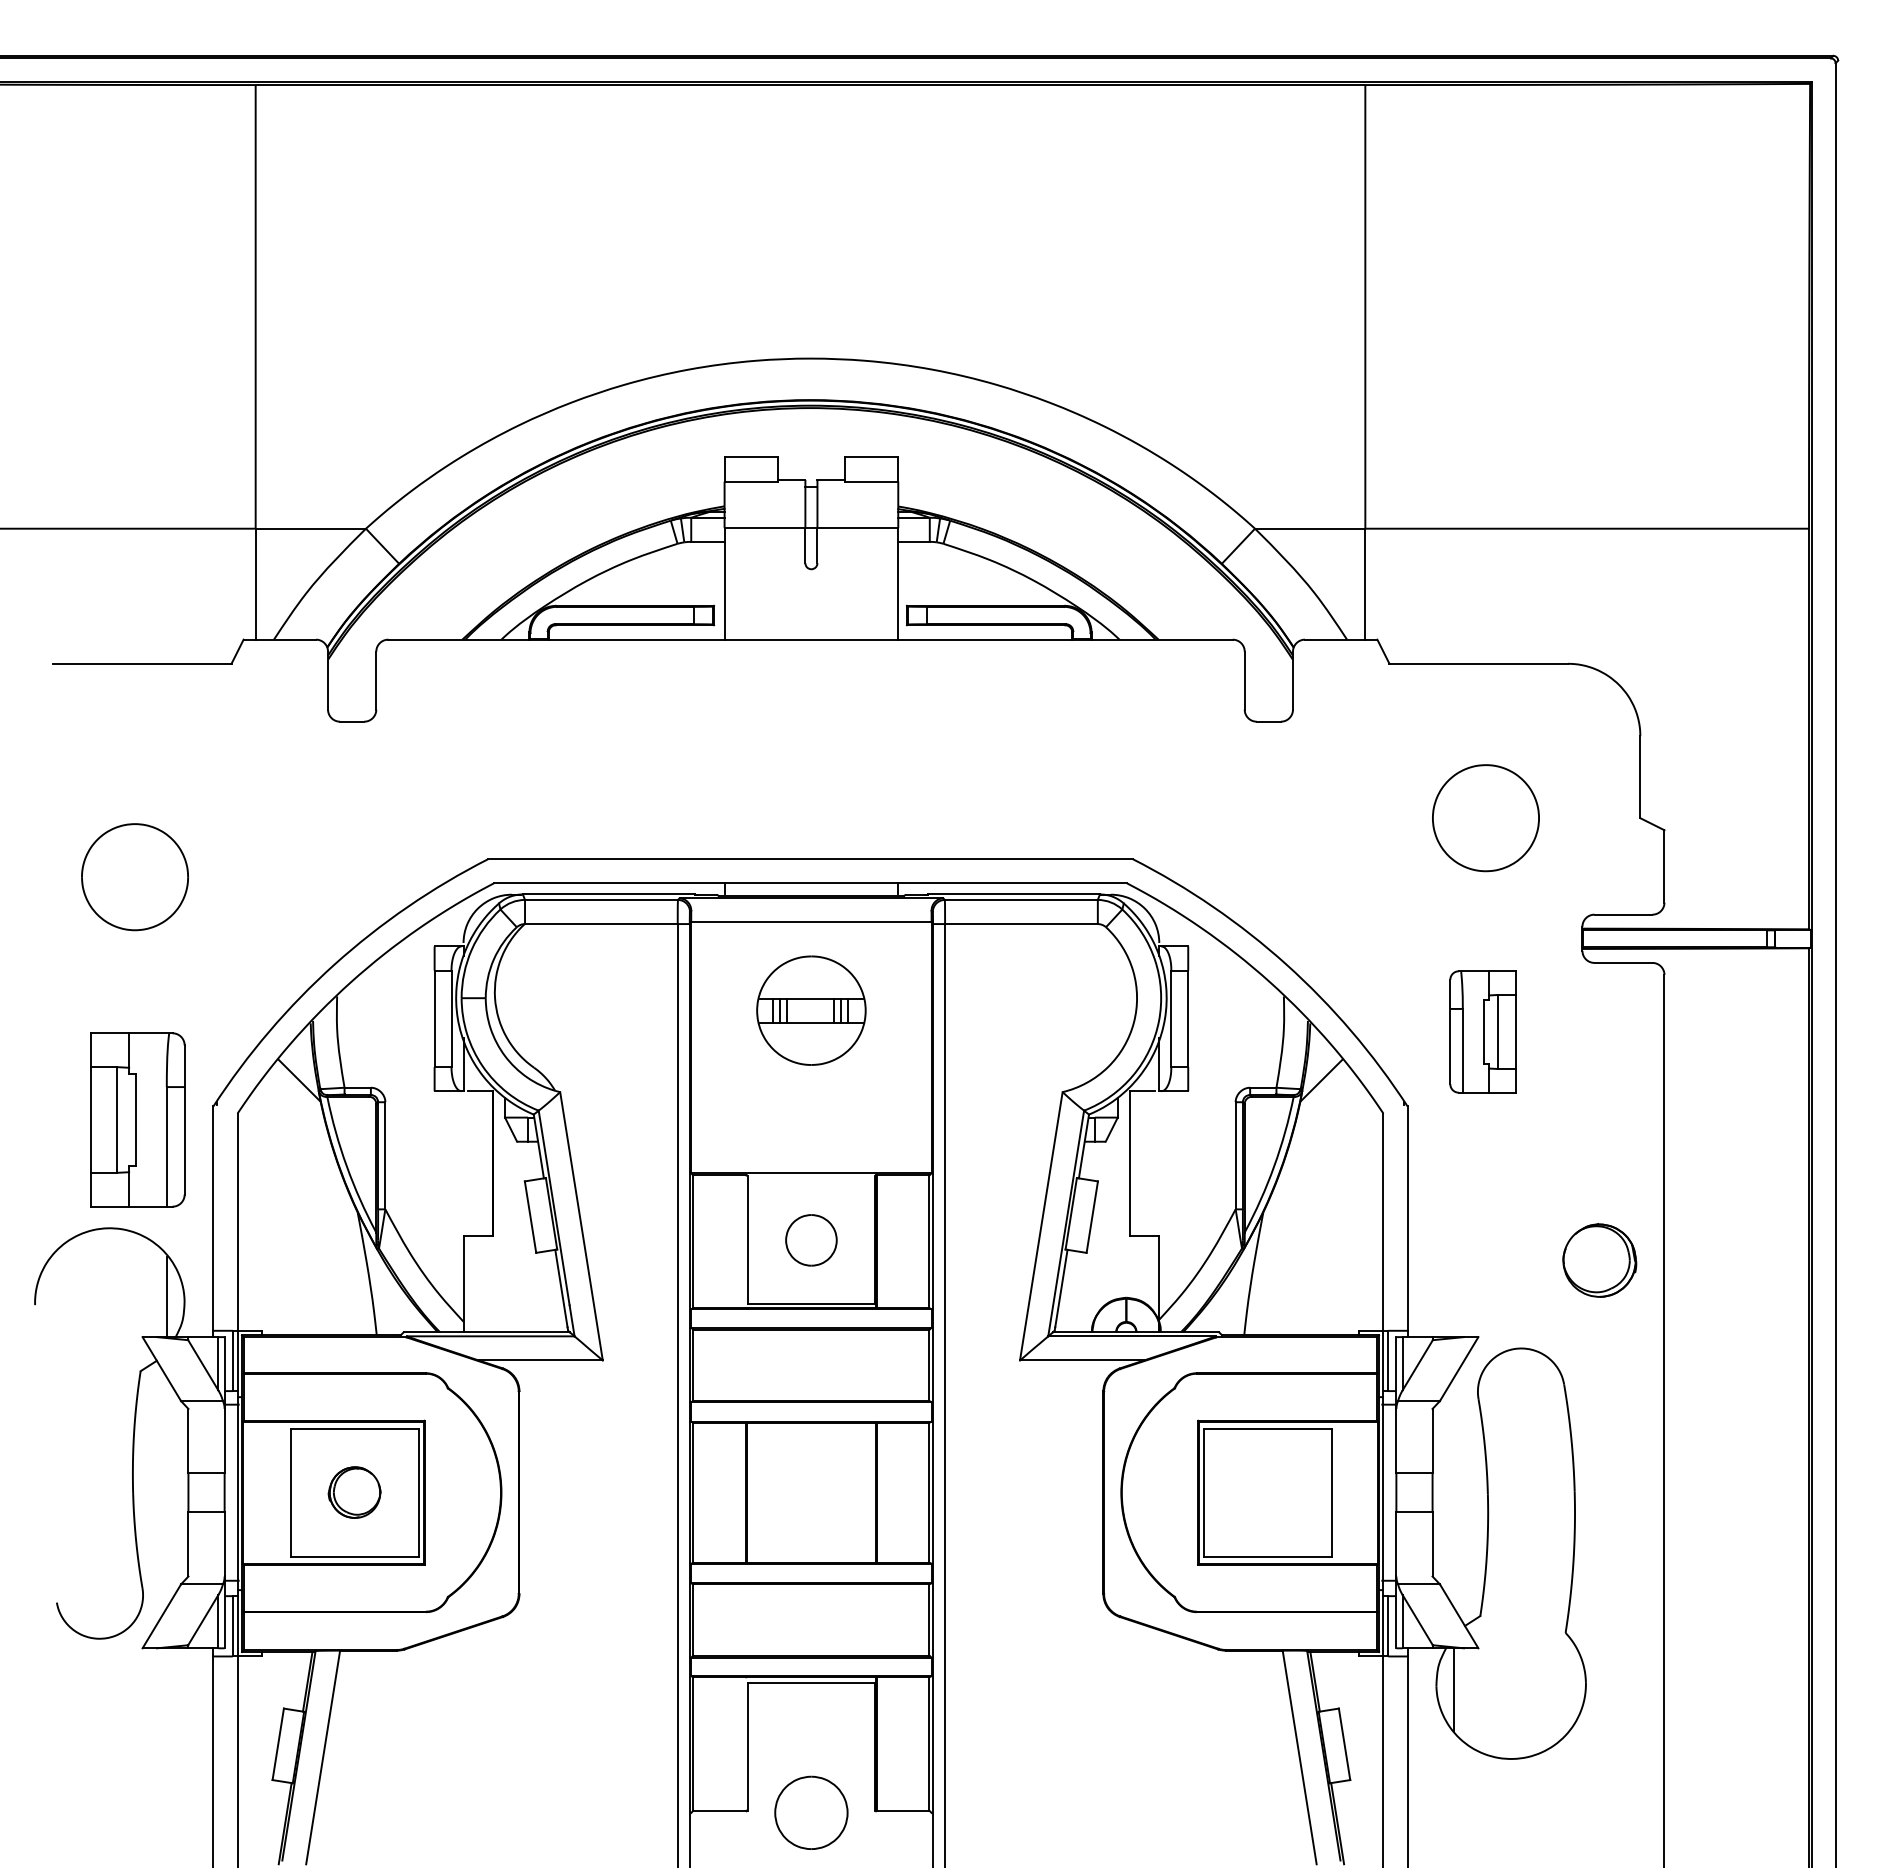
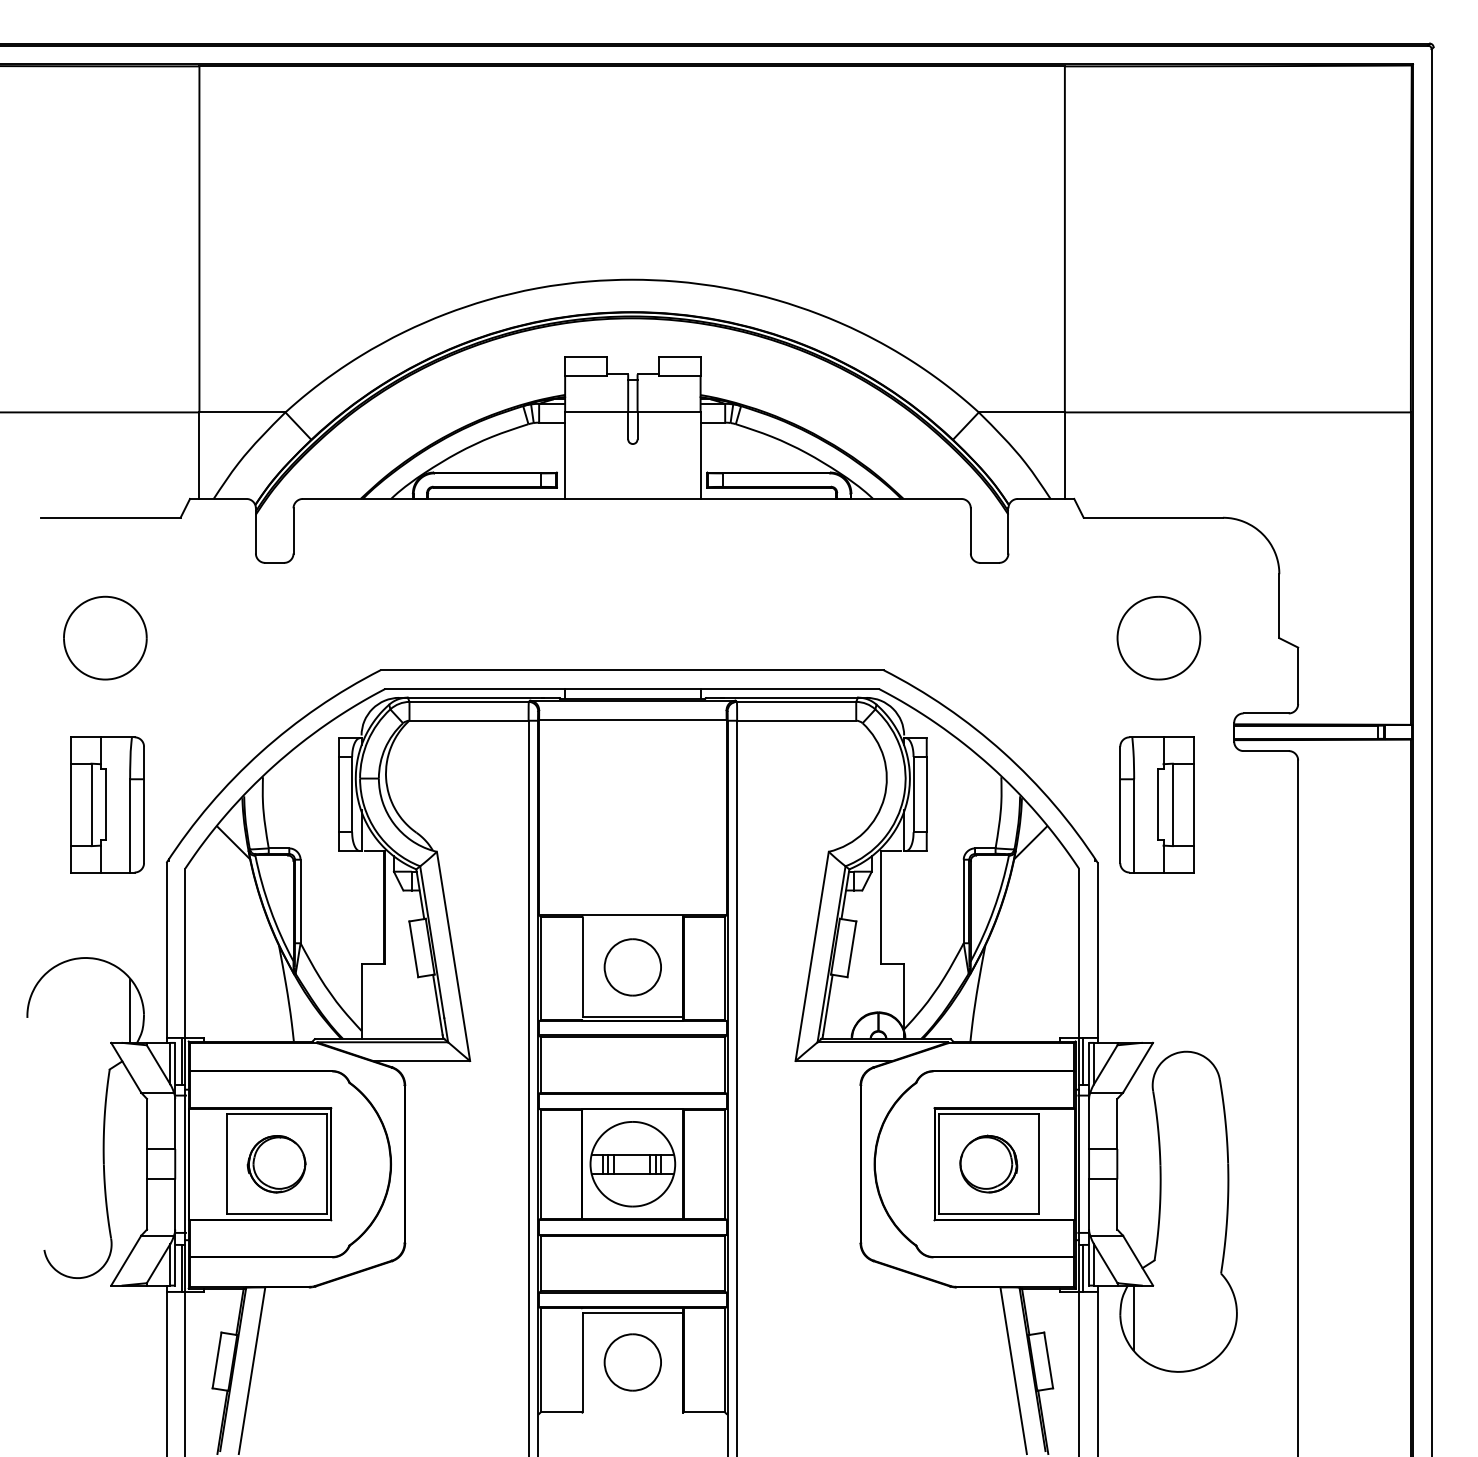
part: (134, 877) -> (104, 638), moved
part: (811, 1010) -> (632, 1164), moved
part: (1482, 1031) -> (1156, 804), size x1.43
part: (137, 1119) -> (107, 804), moved
part: (811, 1240) -> (632, 967), size x1.43
part: (1599, 1260) -> (988, 1164), moved
part: (354, 1492) -> (276, 1164), size x1.43
part: (811, 1812) -> (632, 1362), moved

